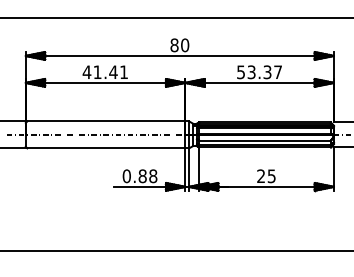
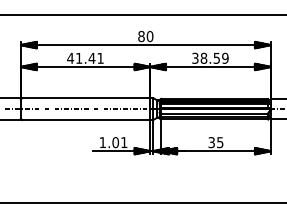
text: (259, 72) -> (210, 58), 53.37 -> 38.59
text: (139, 176) -> (113, 142), 0.88 -> 1.01
text: (261, 176) -> (211, 142), 25 -> 35

